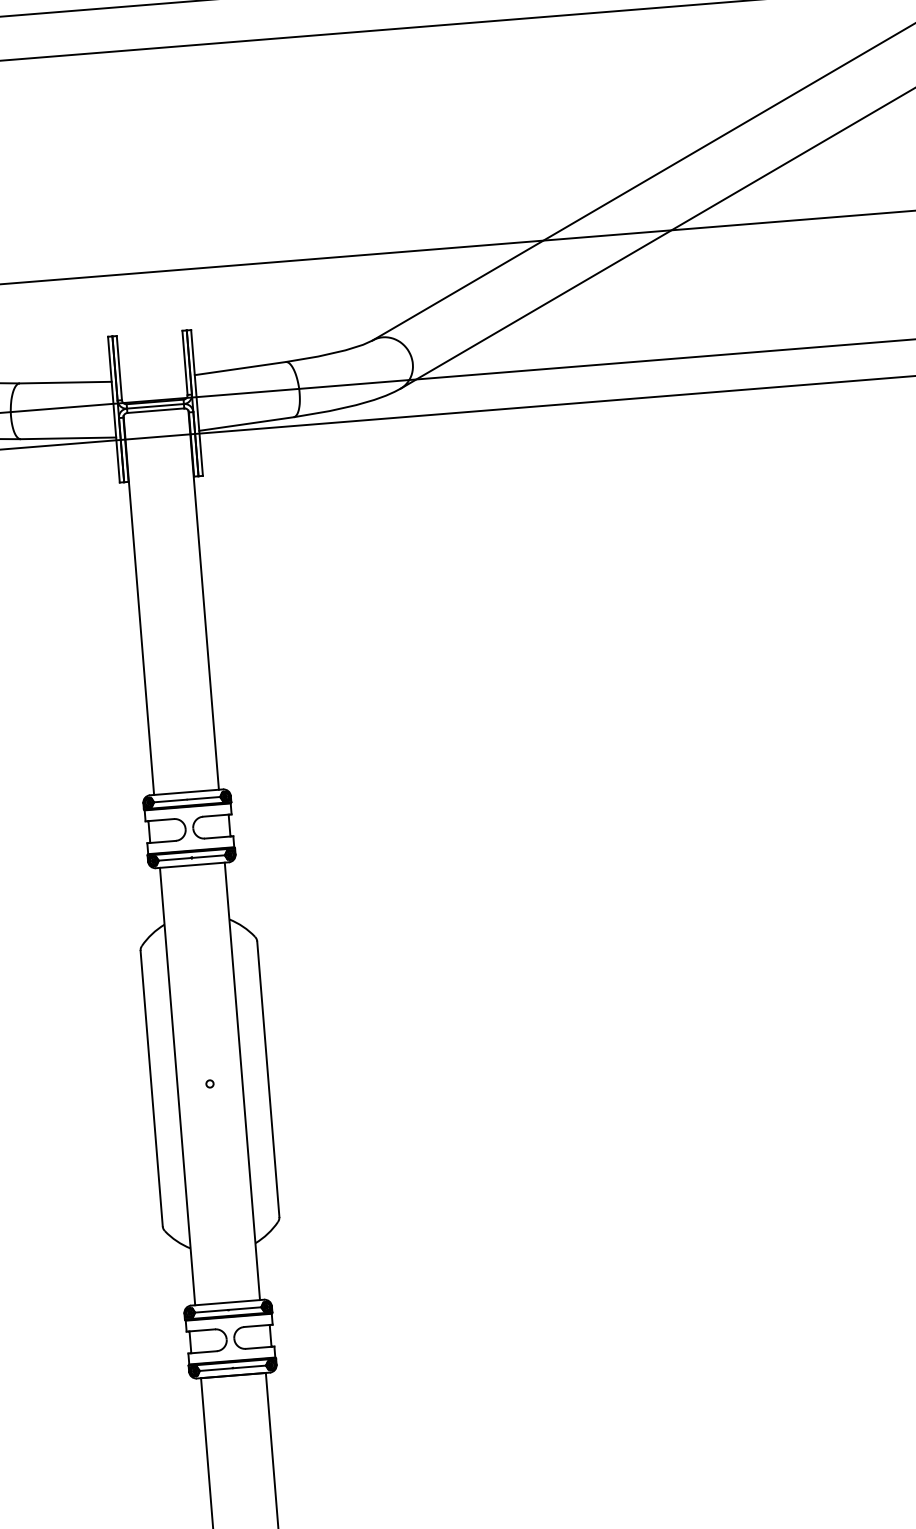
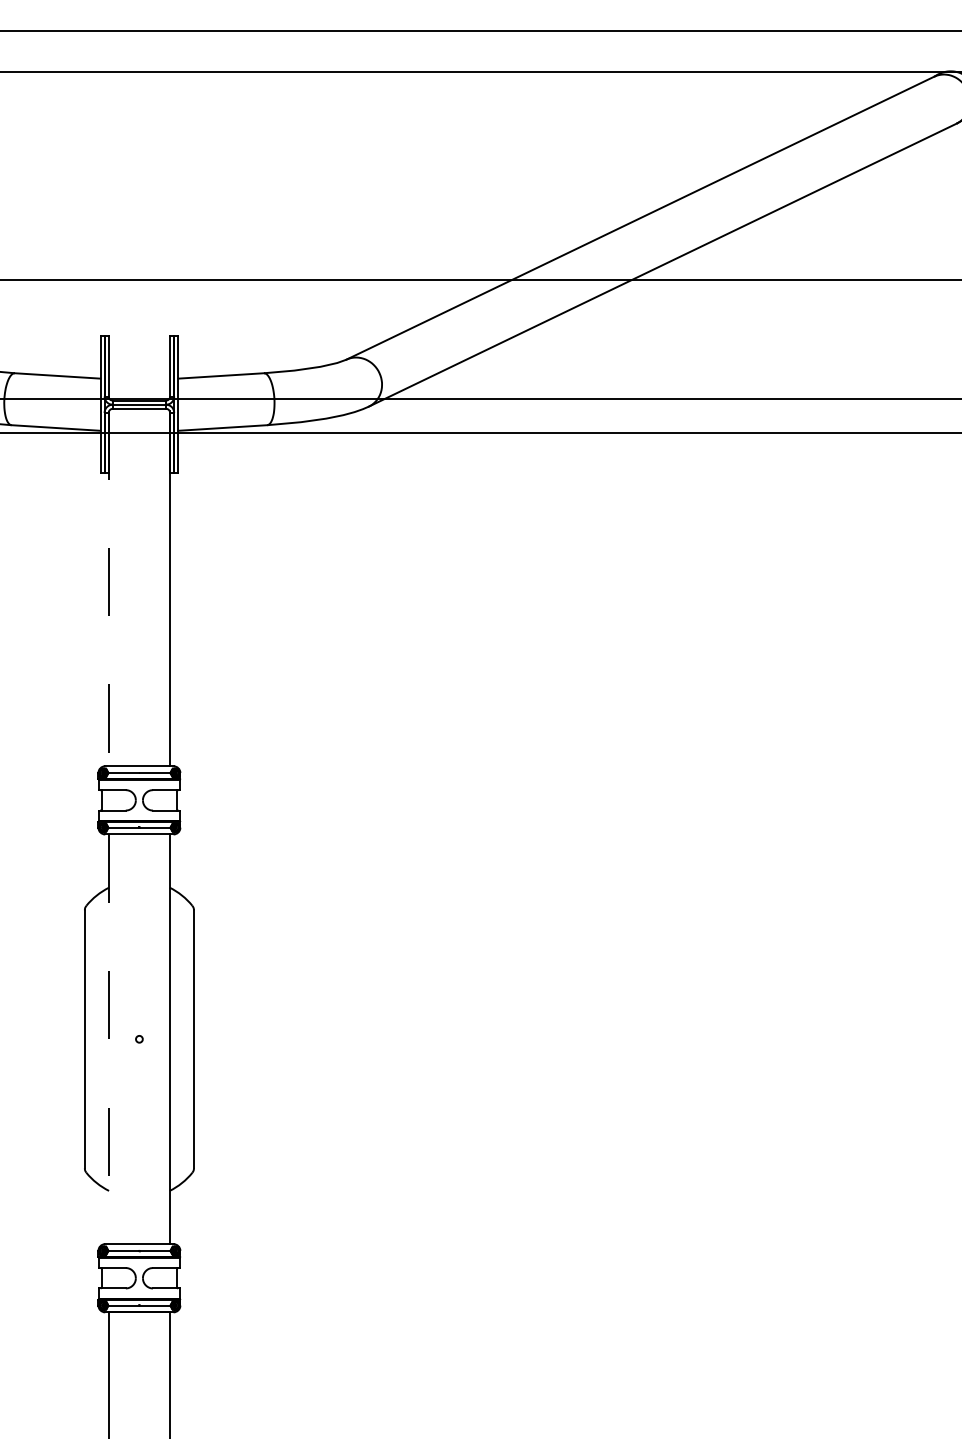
line: (139, 606) -> (109, 589), solid -> dashed
line: (178, 1086) -> (109, 1039), solid -> dashed

